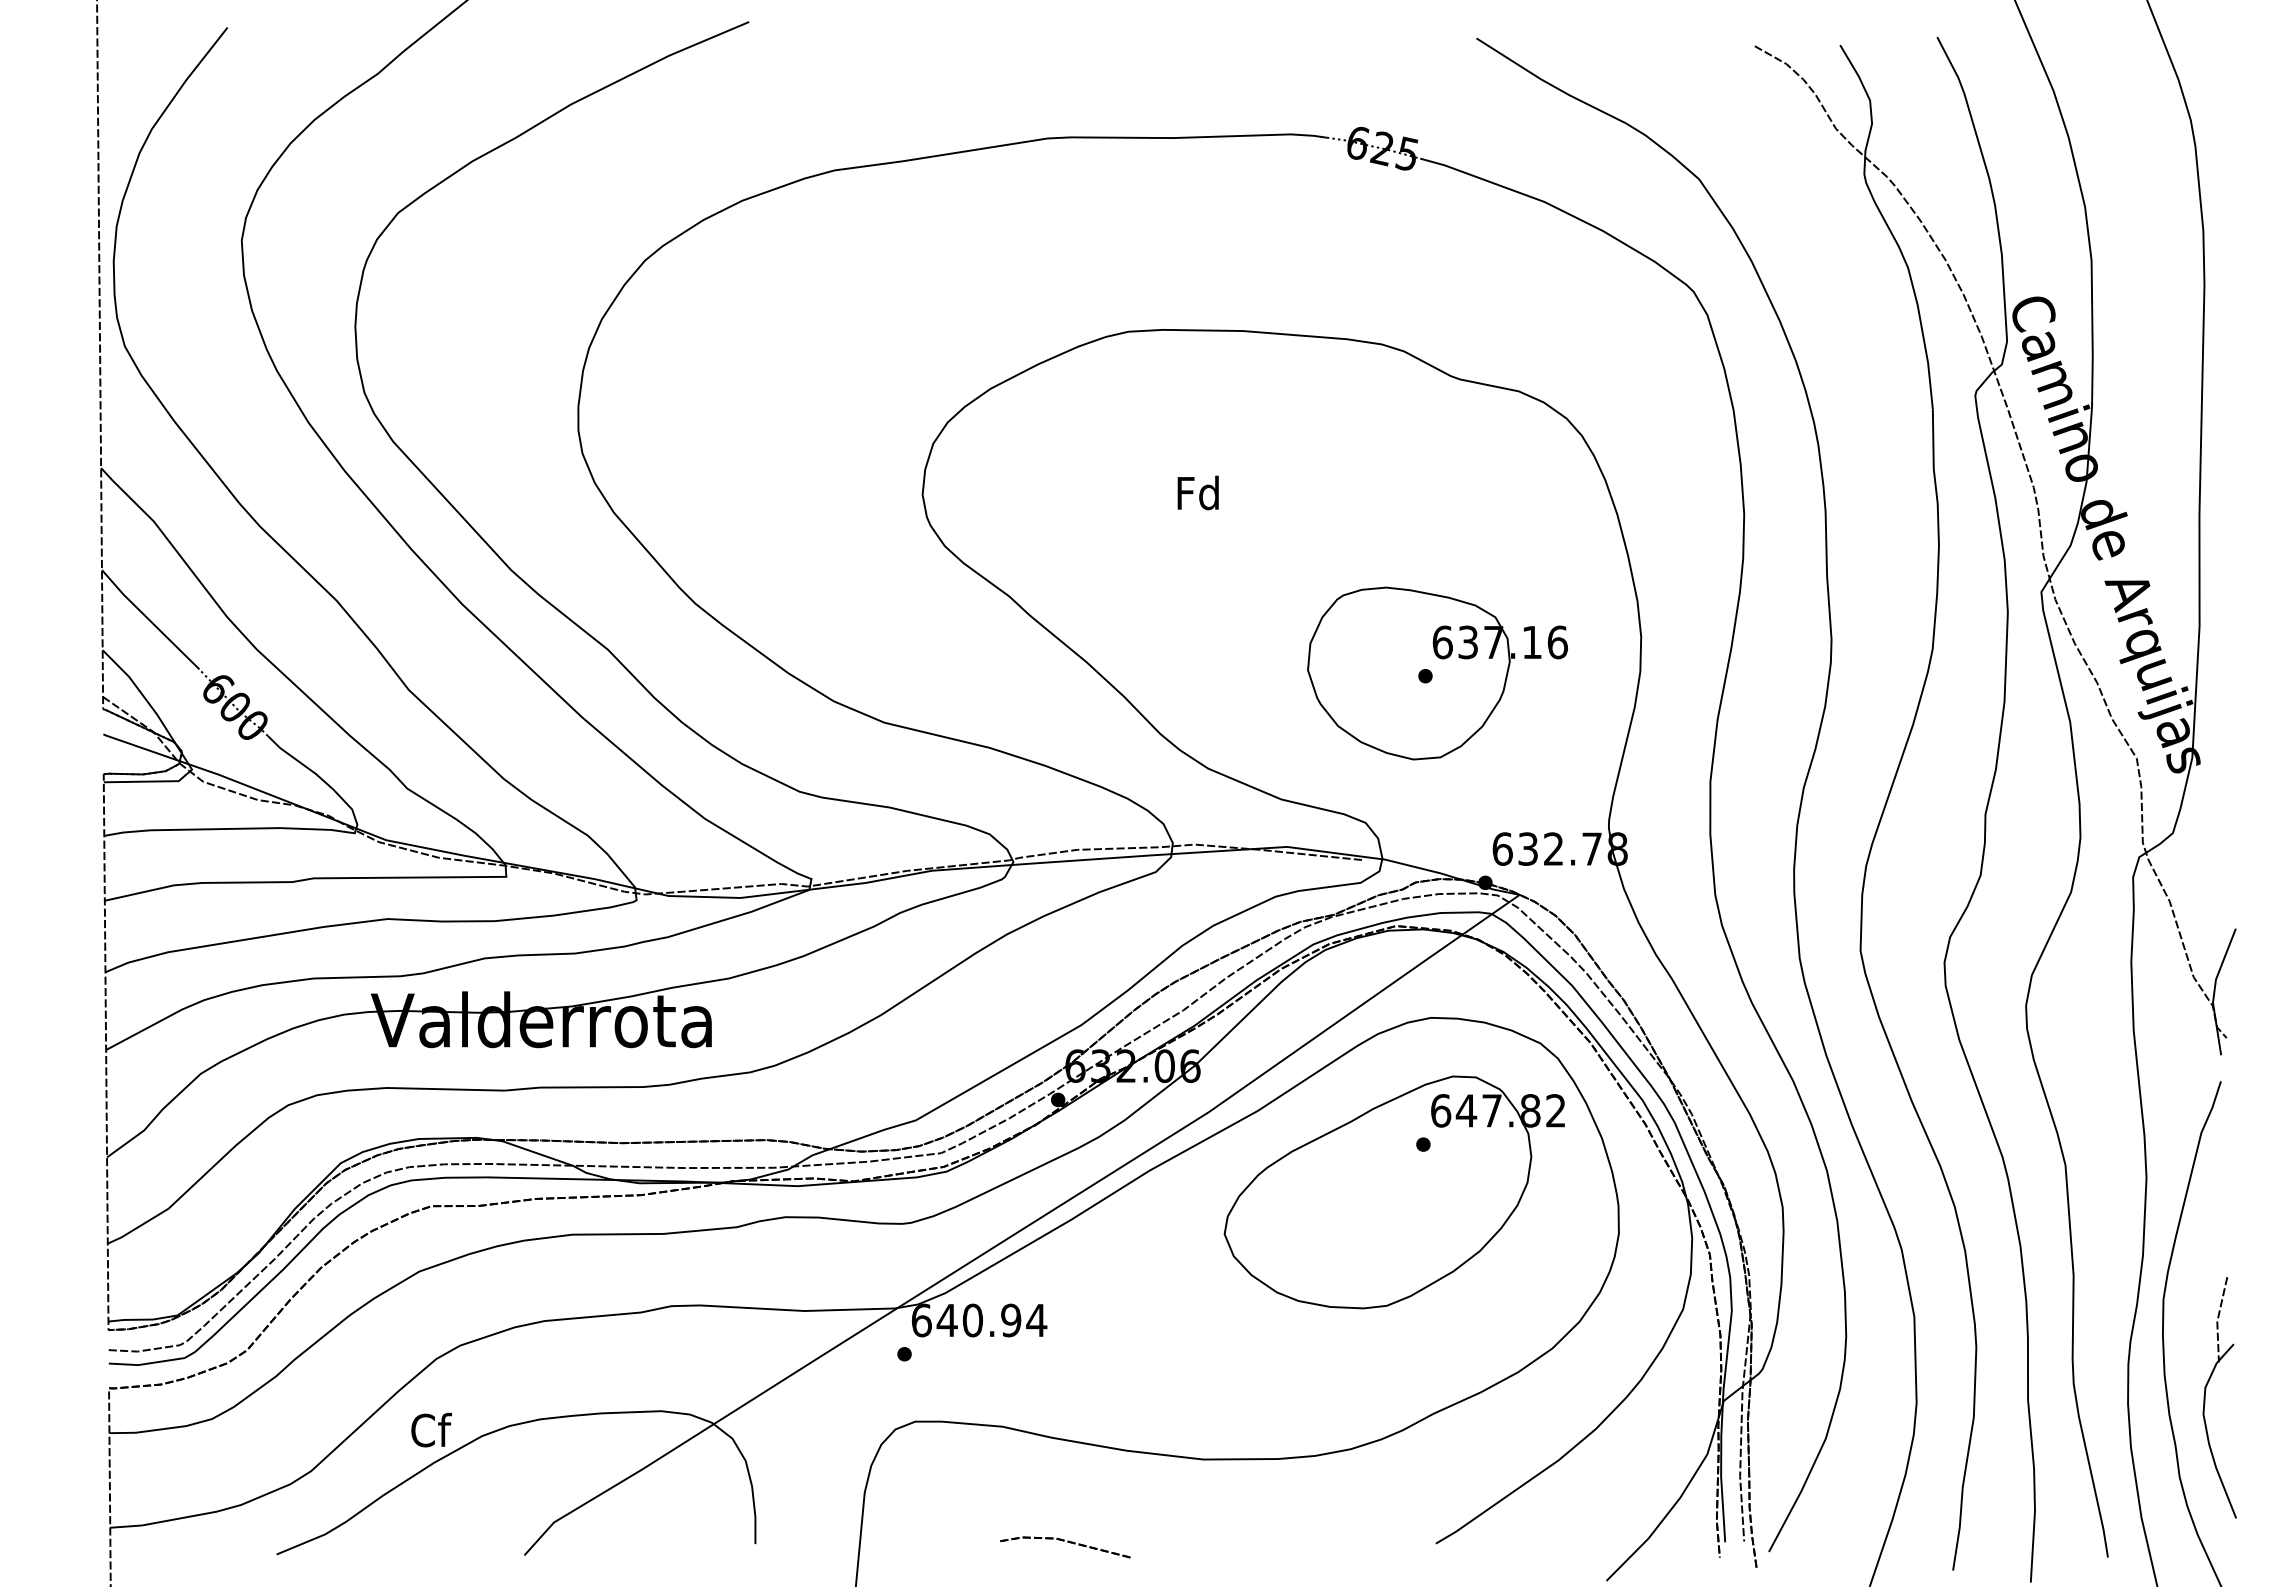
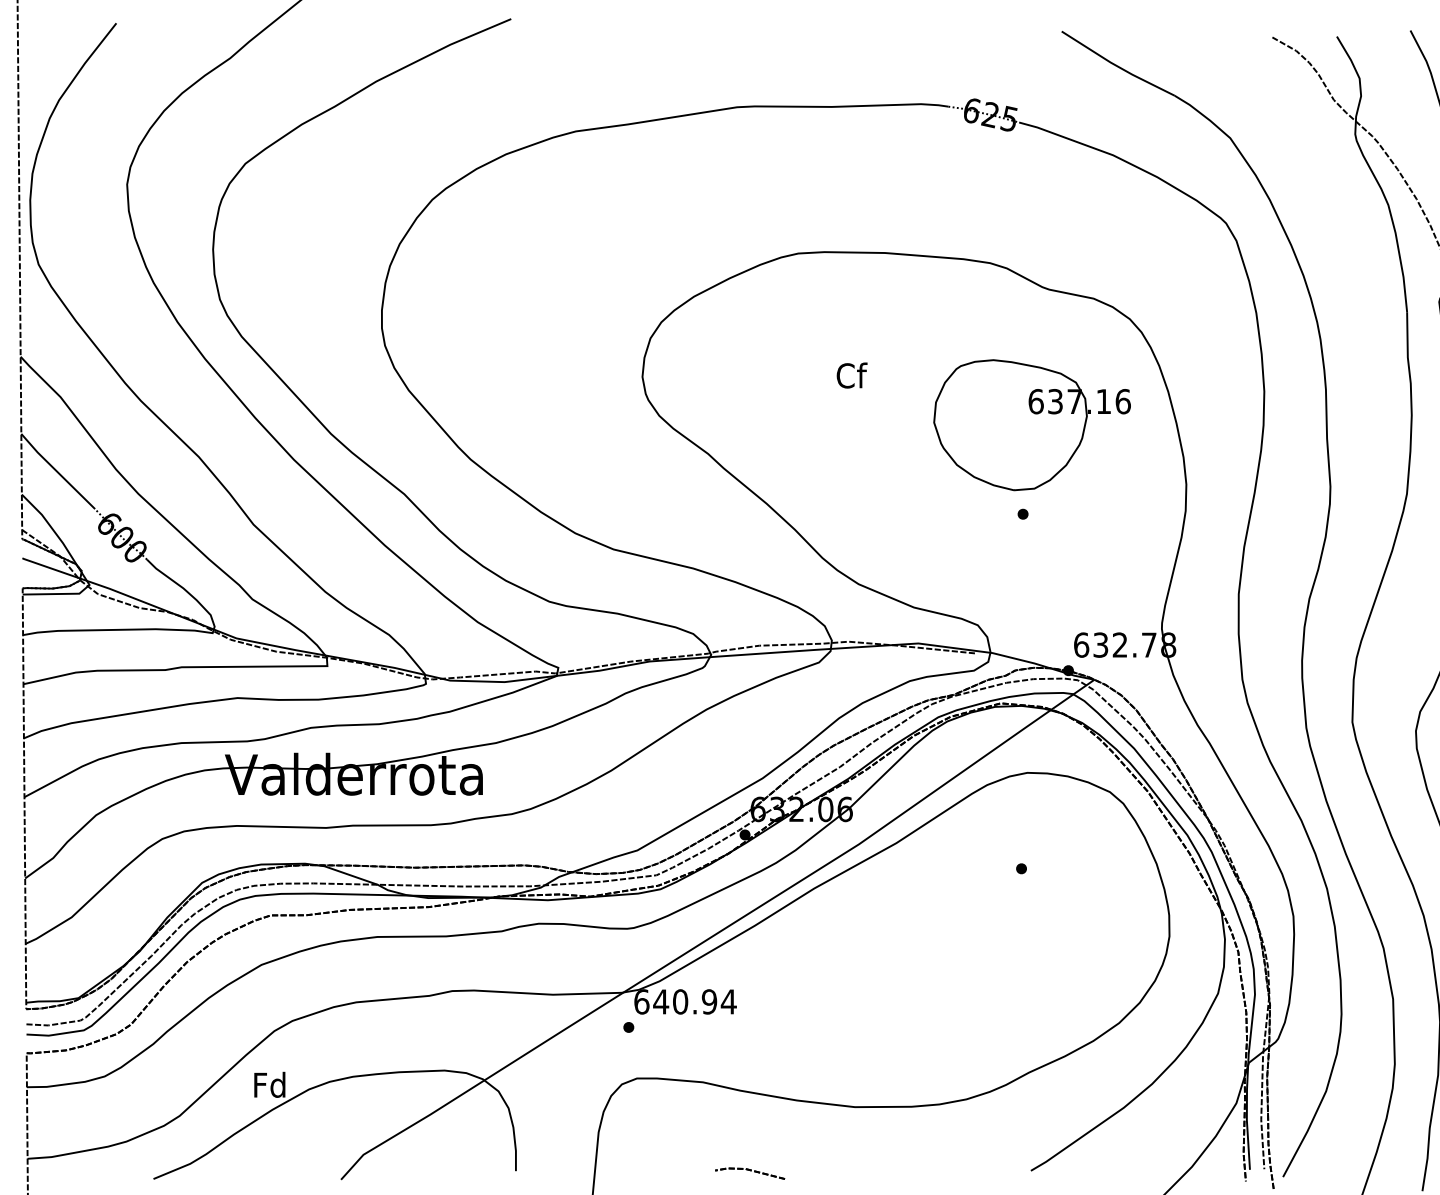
text: (1198, 492) -> (851, 375), Fd -> Cf
part: (1437, 673) -> (1032, 425), moved
part: (1393, 1192) -> (998, 905), removed
text: (430, 1429) -> (270, 1084), Cf -> Fd
part: (1065, 1547) -> (750, 1173), size x0.7

